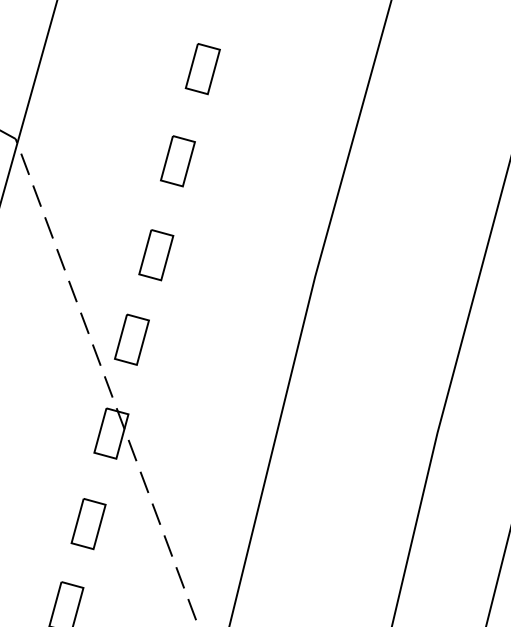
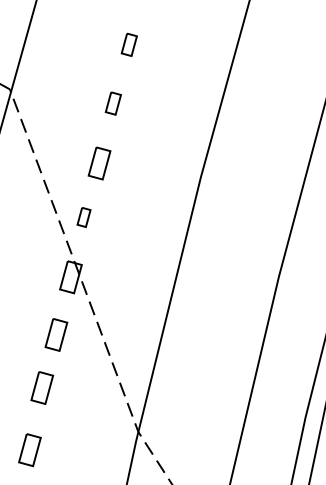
part: (203, 68) -> (129, 44), size x0.7
part: (178, 161) -> (113, 103), size x0.7
part: (131, 339) -> (83, 217), size x0.6

